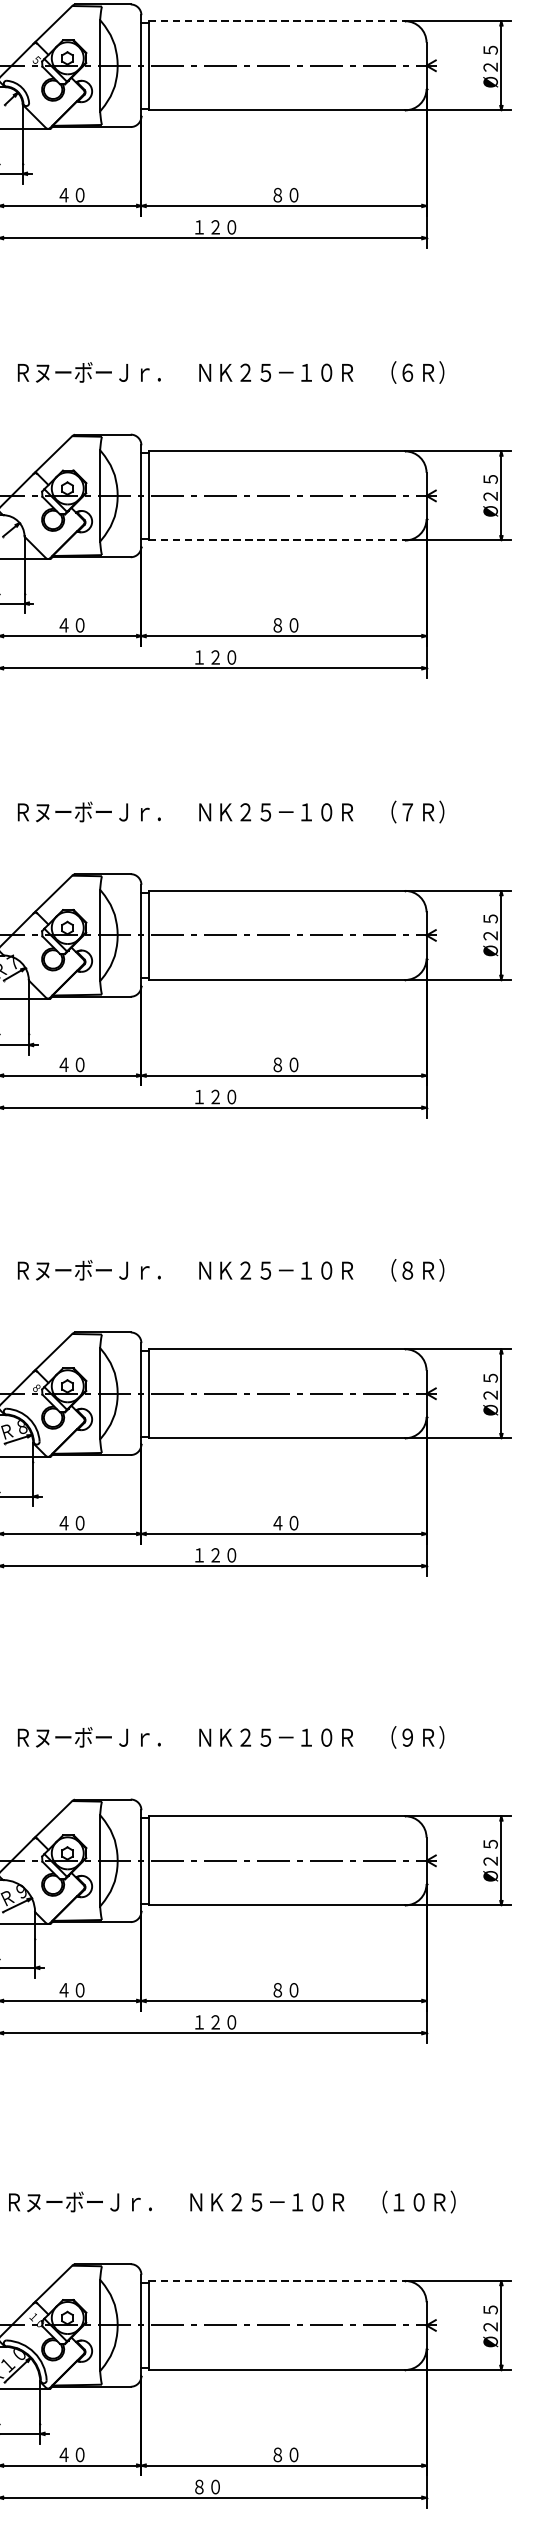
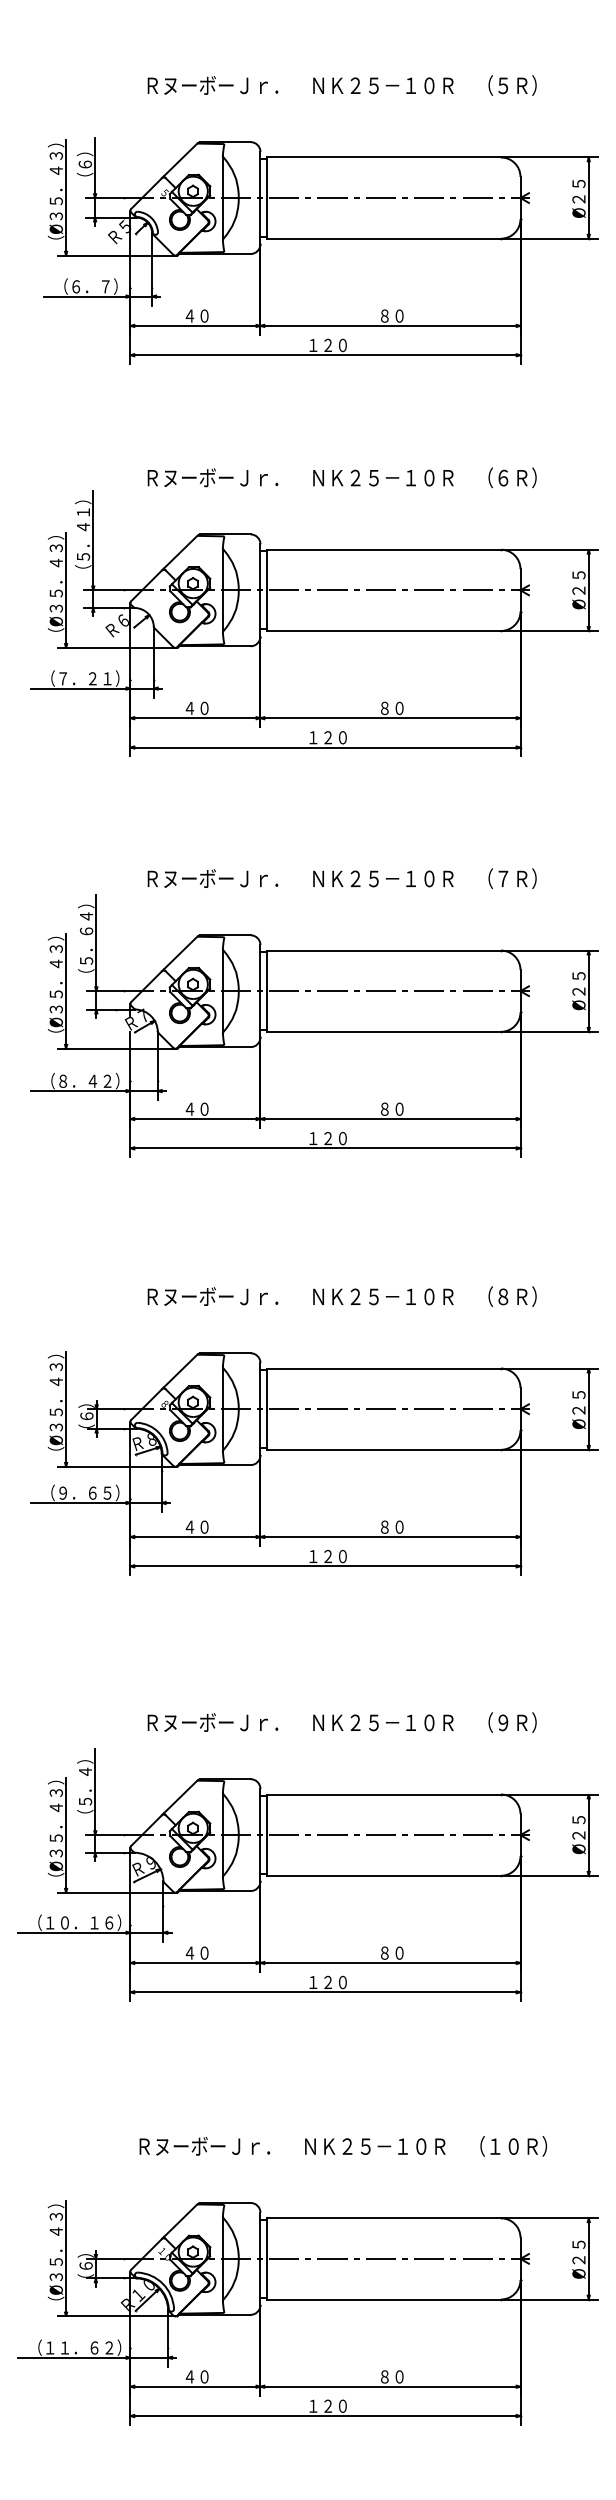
line: (277, 21) -> (384, 157), dashed -> solid
line: (277, 541) -> (384, 631), dashed -> solid
text: (277, 1522) -> (384, 1526), ４０ -> ８０
line: (277, 2281) -> (384, 2218), dashed -> solid
text: (214, 2486) -> (327, 2405), ８０ -> １２０

